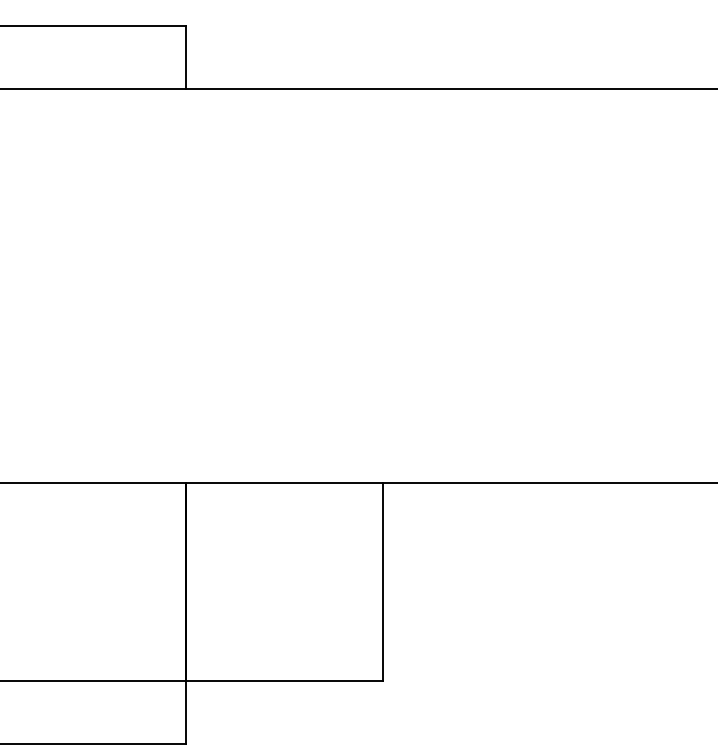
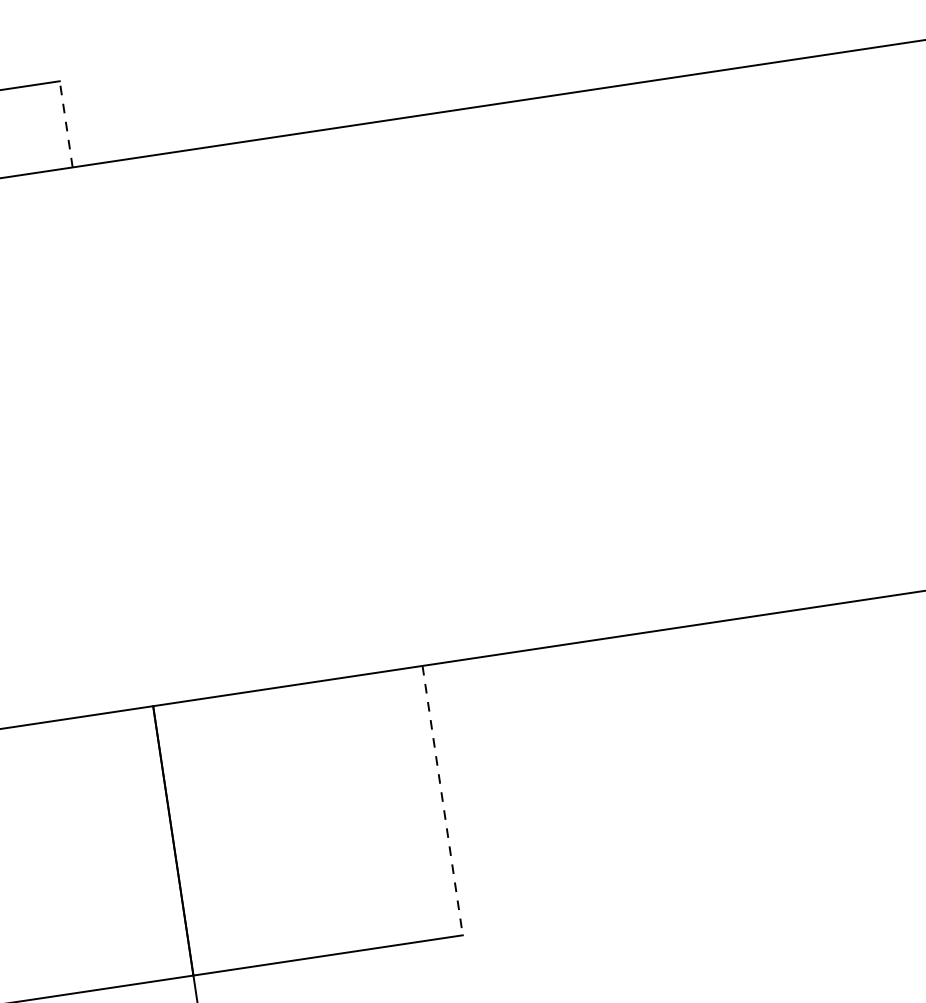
line: (186, 57) -> (66, 124), solid -> dashed
line: (383, 581) -> (442, 800), solid -> dashed

